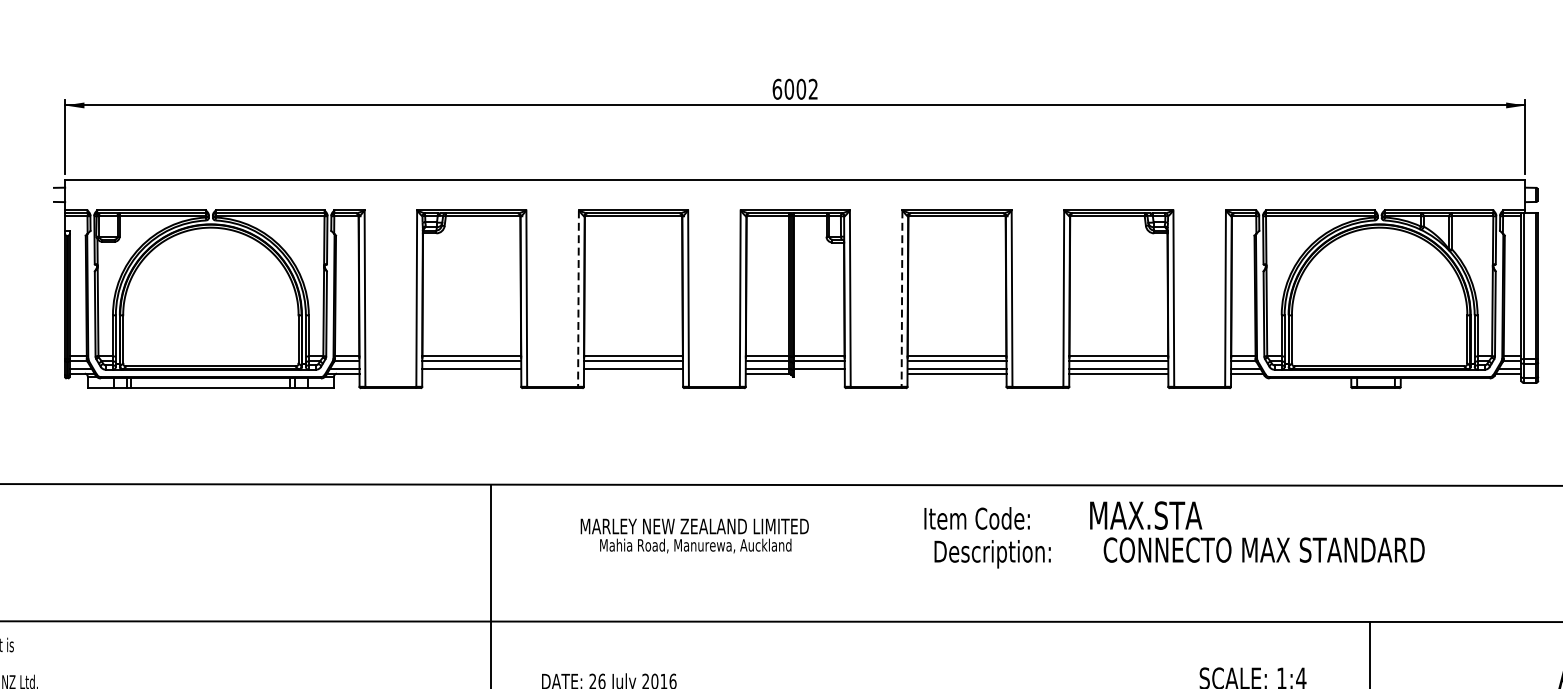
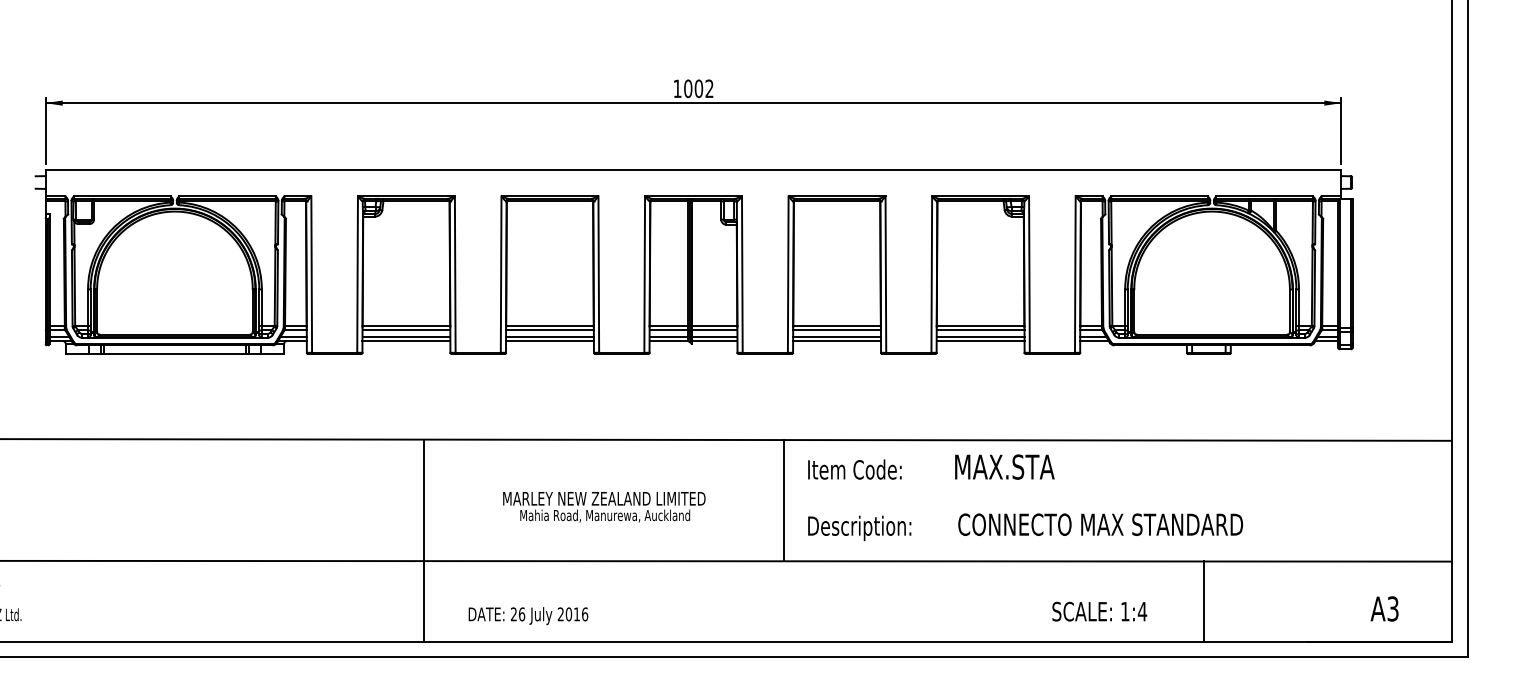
text: (777, 88) -> (677, 88), 6002 -> 1002
line: (578, 299) -> (501, 275), dashed -> solid
line: (902, 299) -> (788, 275), dashed -> solid
line: (471, 374) -> (406, 341), added
line: (632, 374) -> (549, 341), added
line: (818, 374) -> (714, 341), added
text: (694, 536) -> (604, 507), moved
line: (897, 553) -> (784, 500), added
text: (1179, 553) -> (1025, 527), moved

